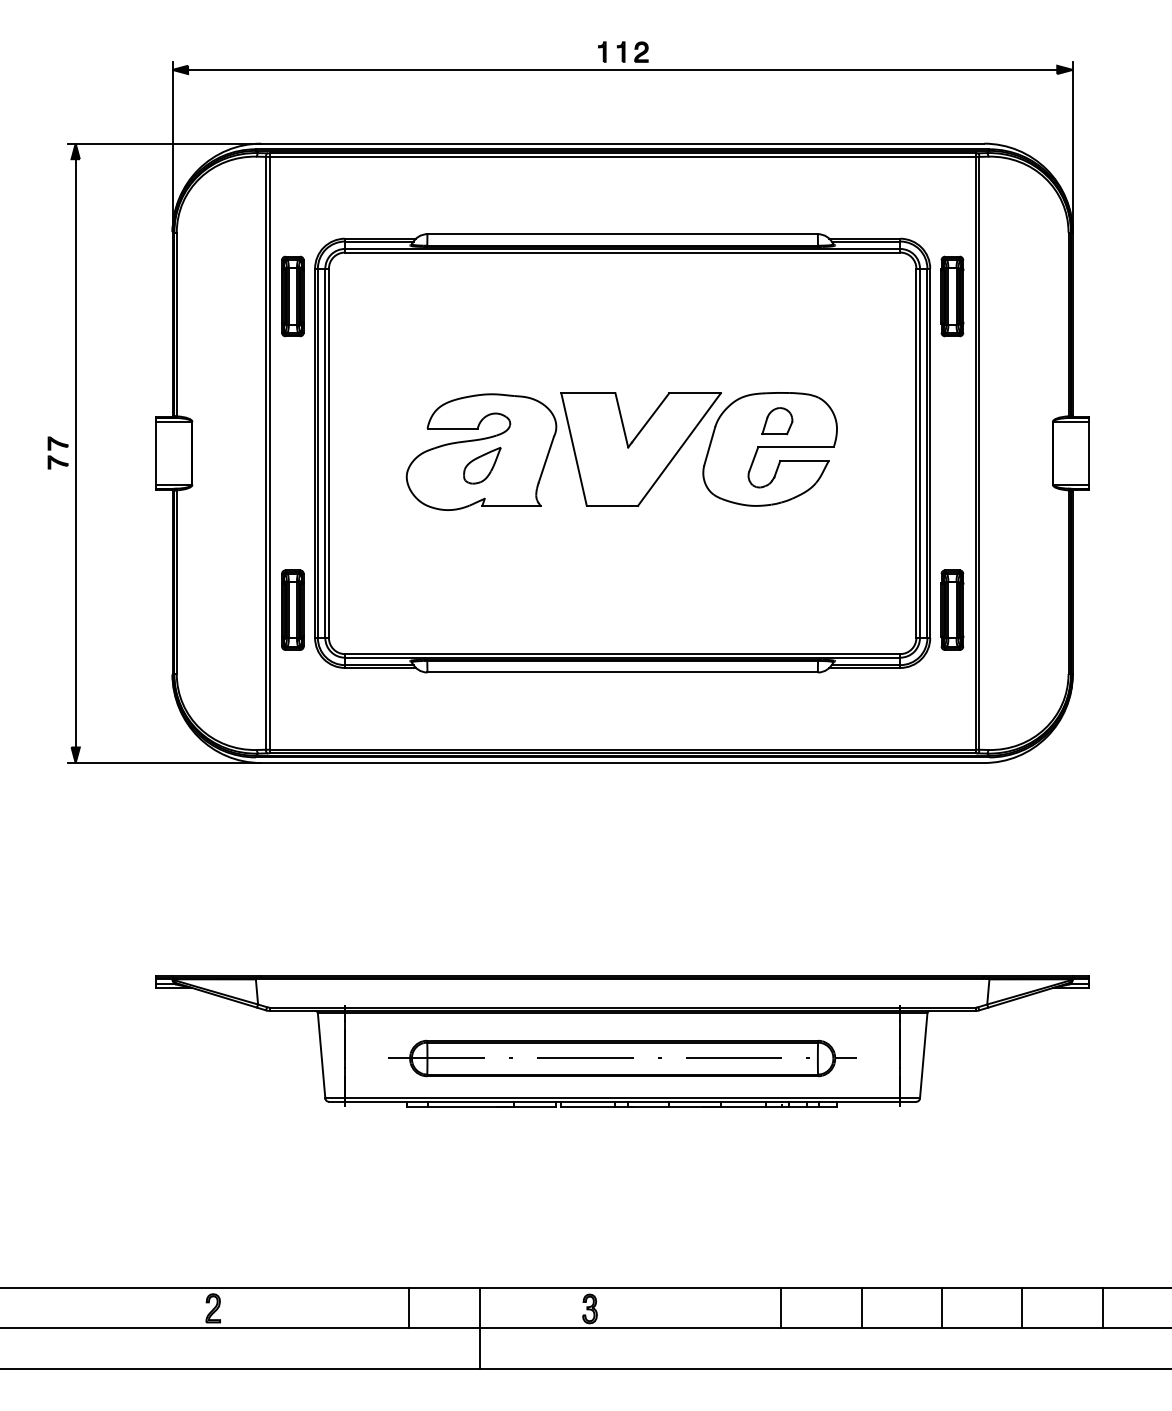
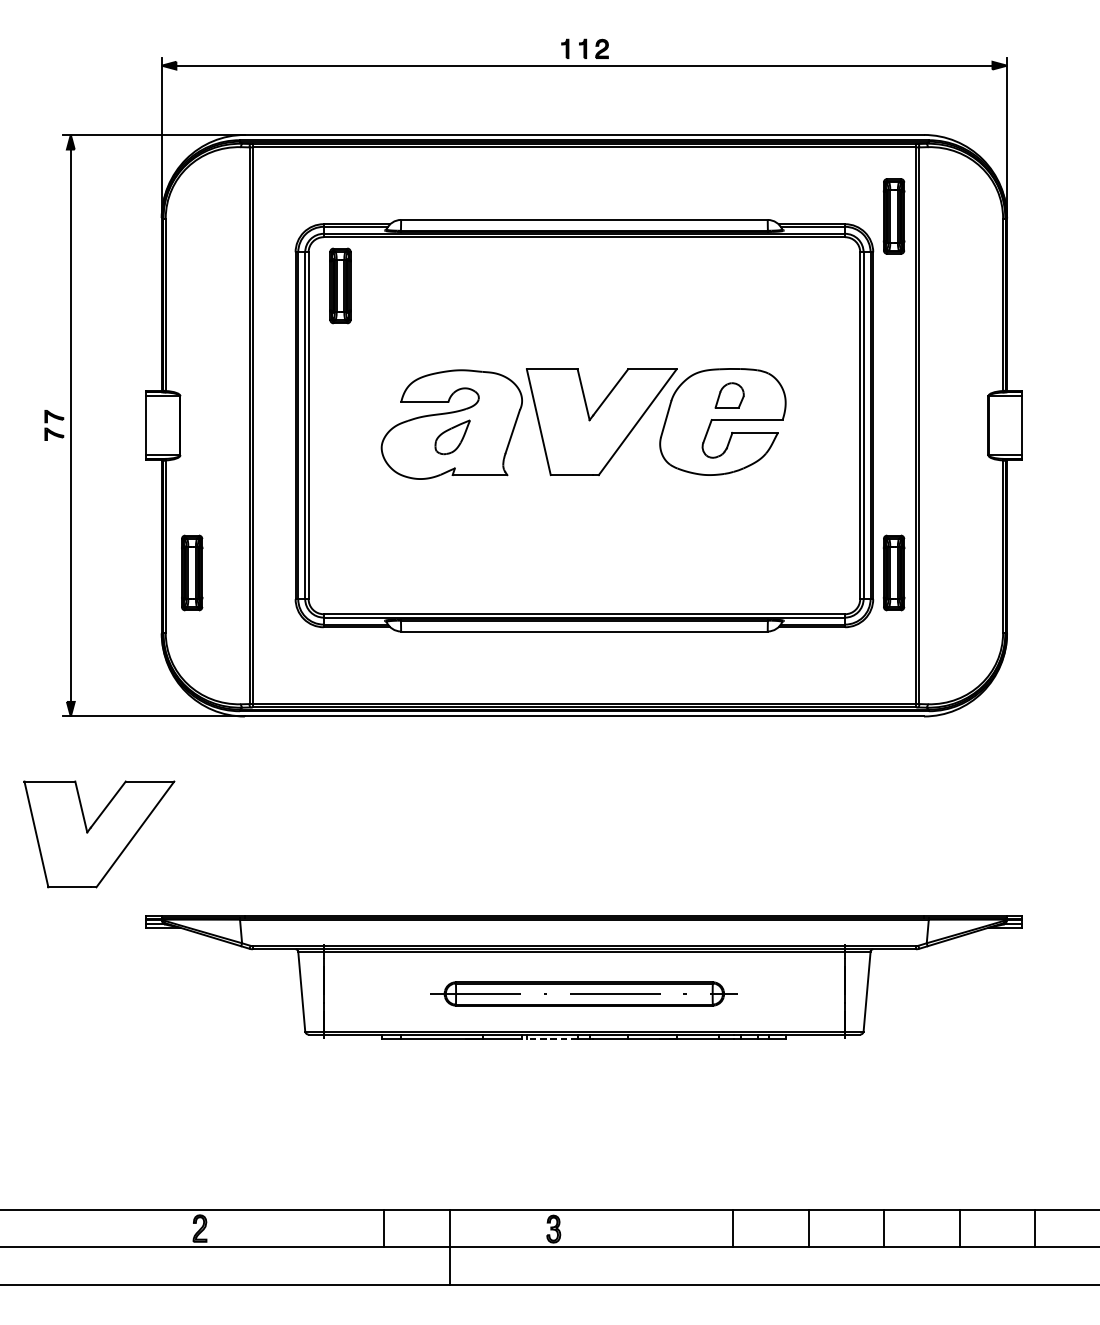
part: (292, 296) -> (340, 285), moved
part: (952, 296) -> (894, 216), moved
part: (292, 609) -> (191, 572), moved
part: (105, 888) -> (98, 834), added
part: (622, 1058) -> (584, 993), size x0.7
line: (587, 1106) -> (551, 1039), solid -> dashed

